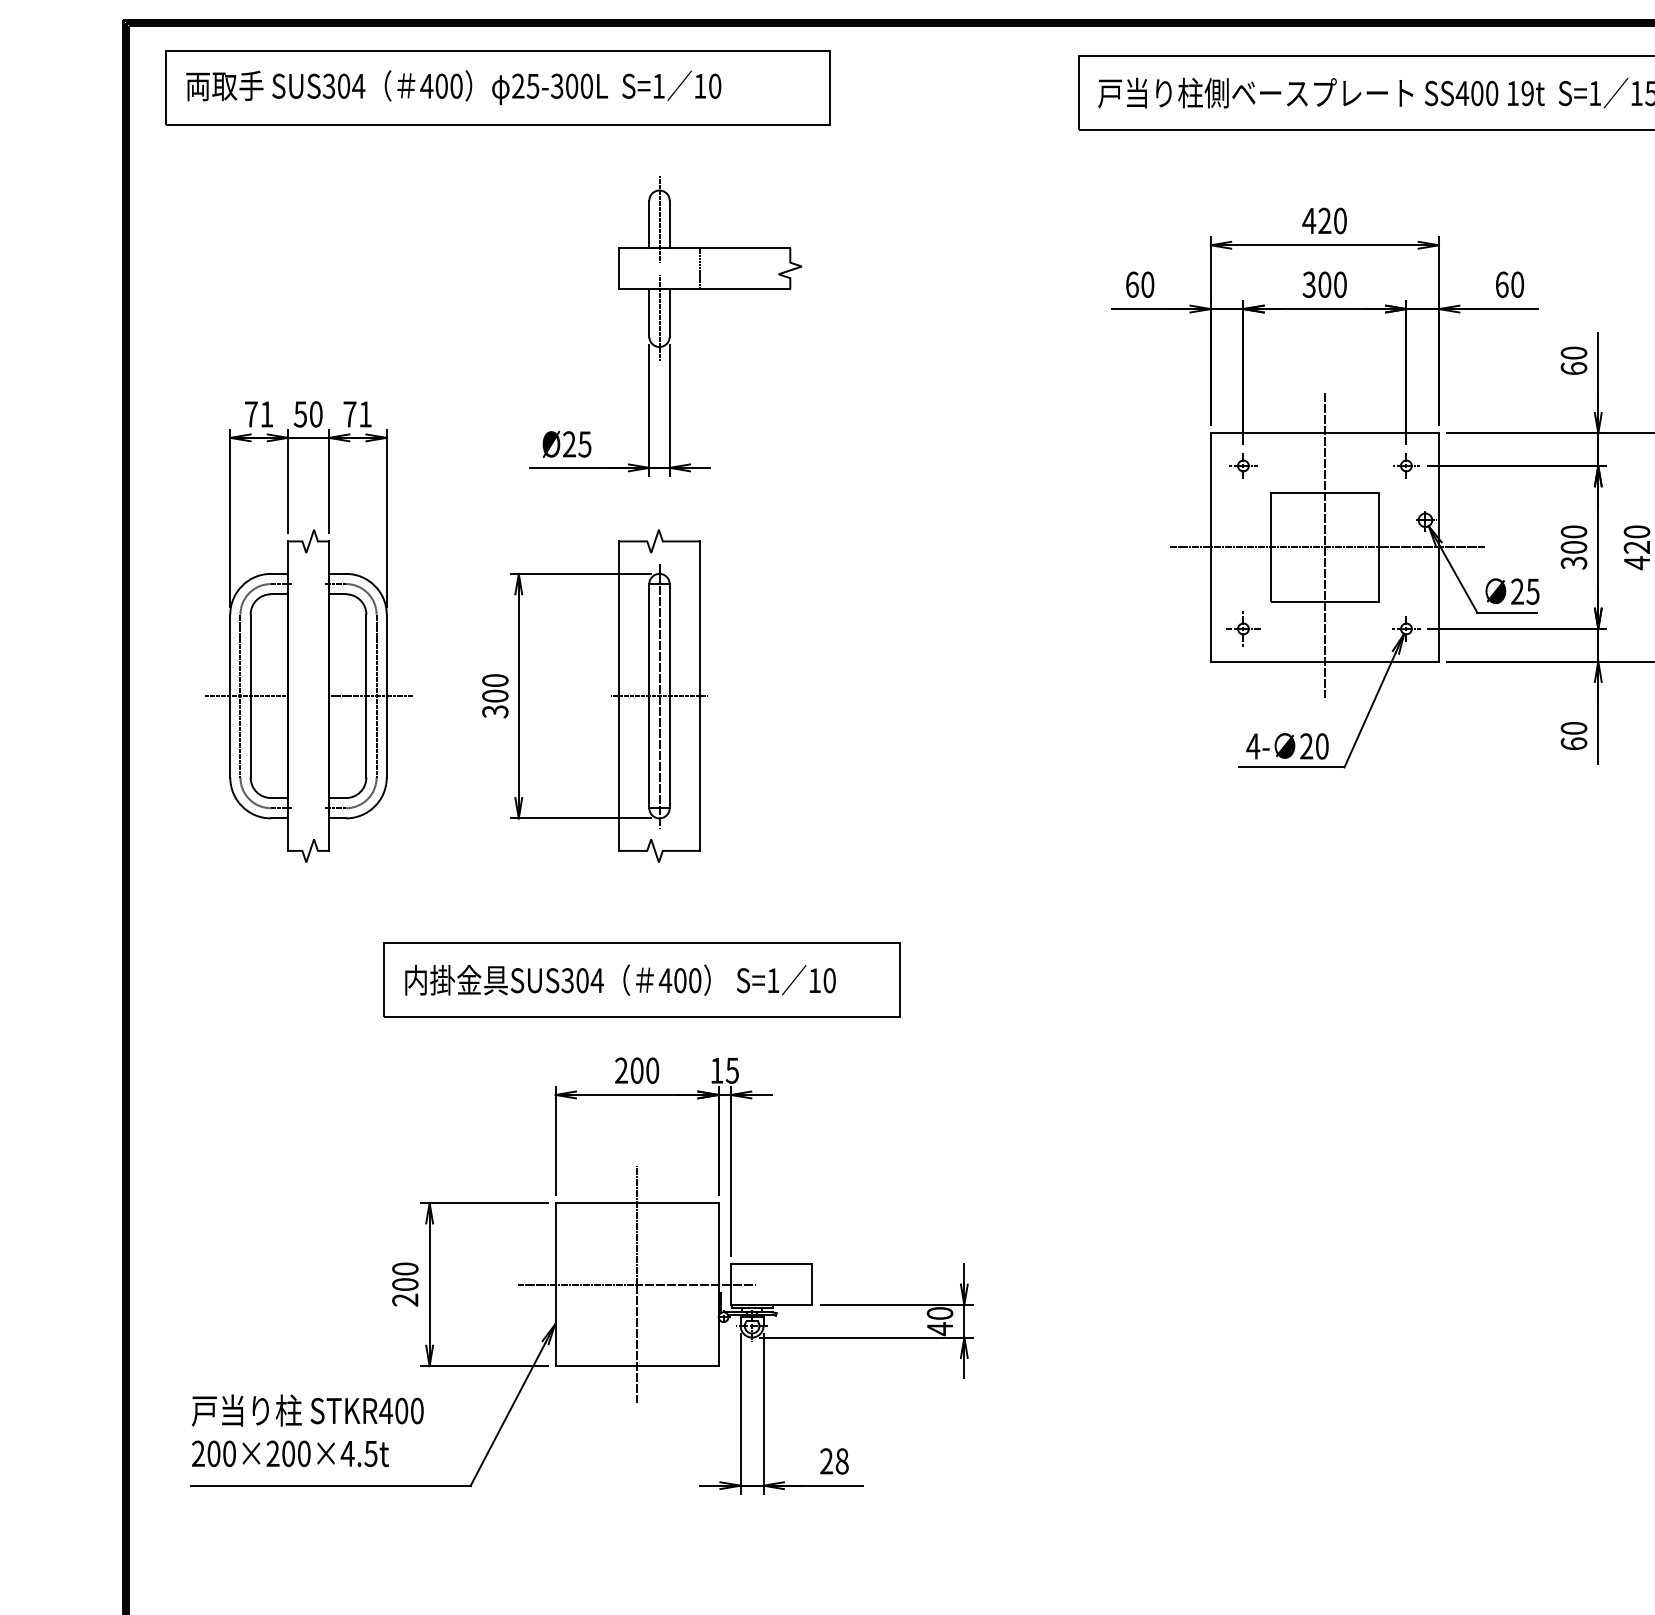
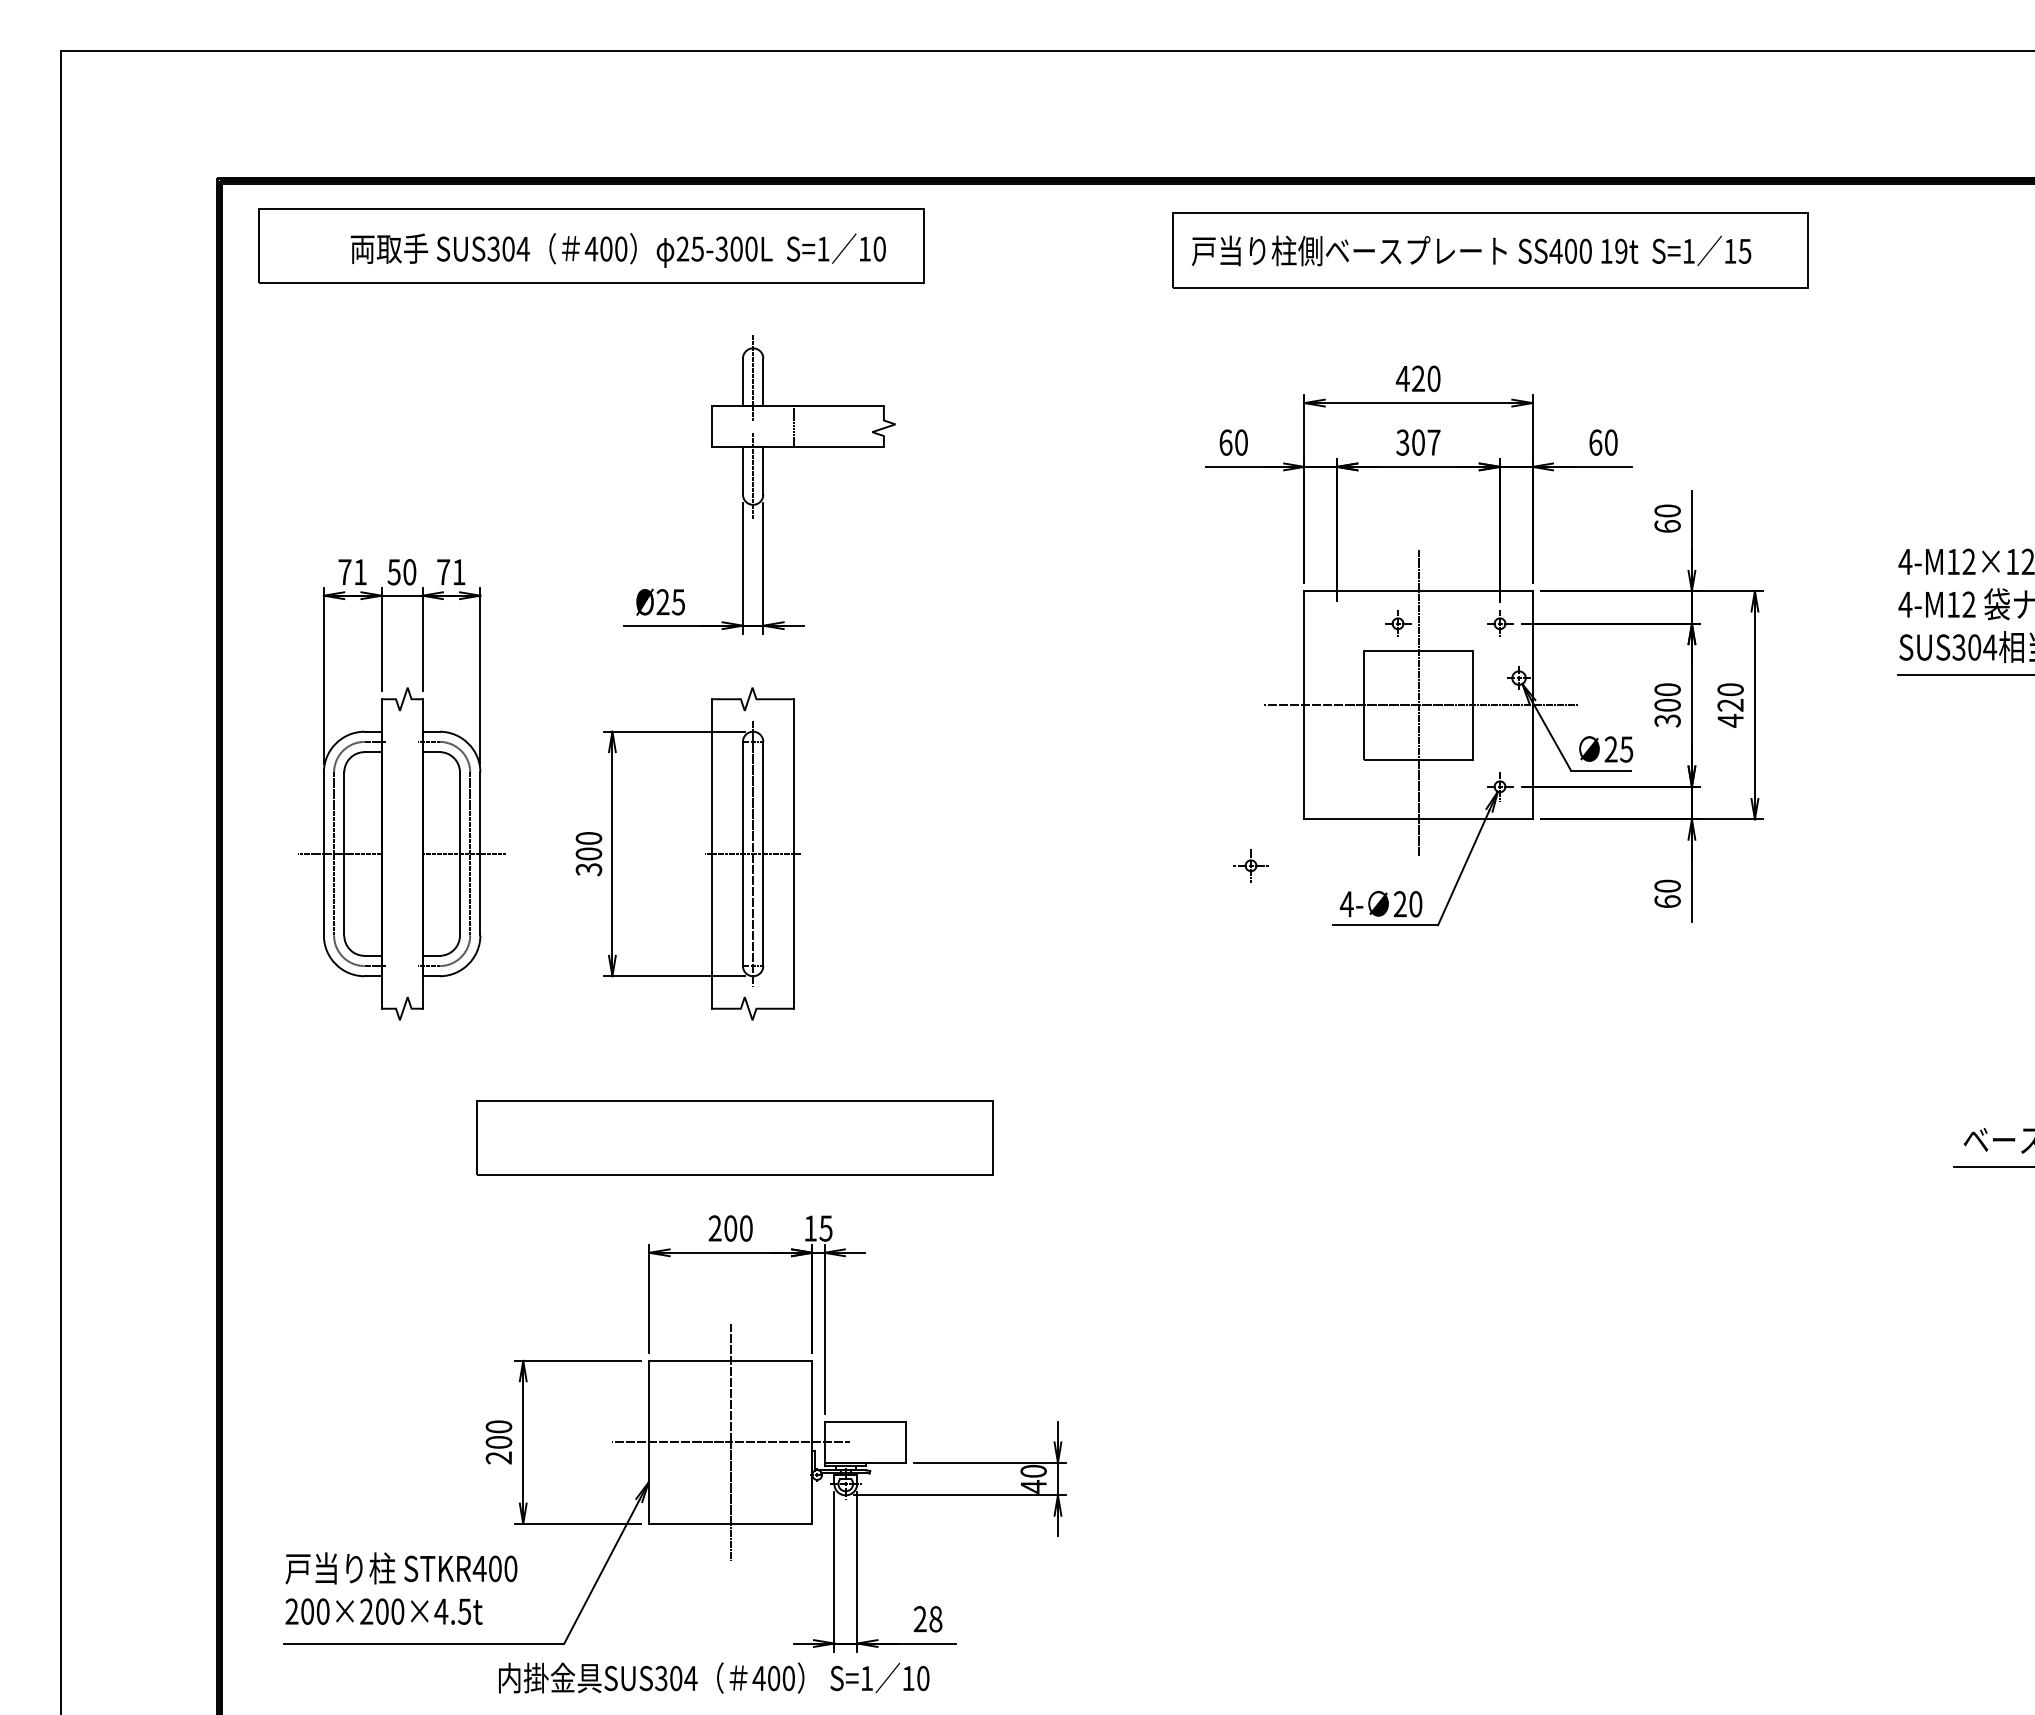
text: (453, 87) -> (618, 250), moved
text: (1339, 284) -> (1433, 442), 300 -> 307
part: (1243, 465) -> (1398, 623), moved
part: (1242, 628) -> (1250, 865), moved
text: (620, 979) -> (714, 1677), moved

